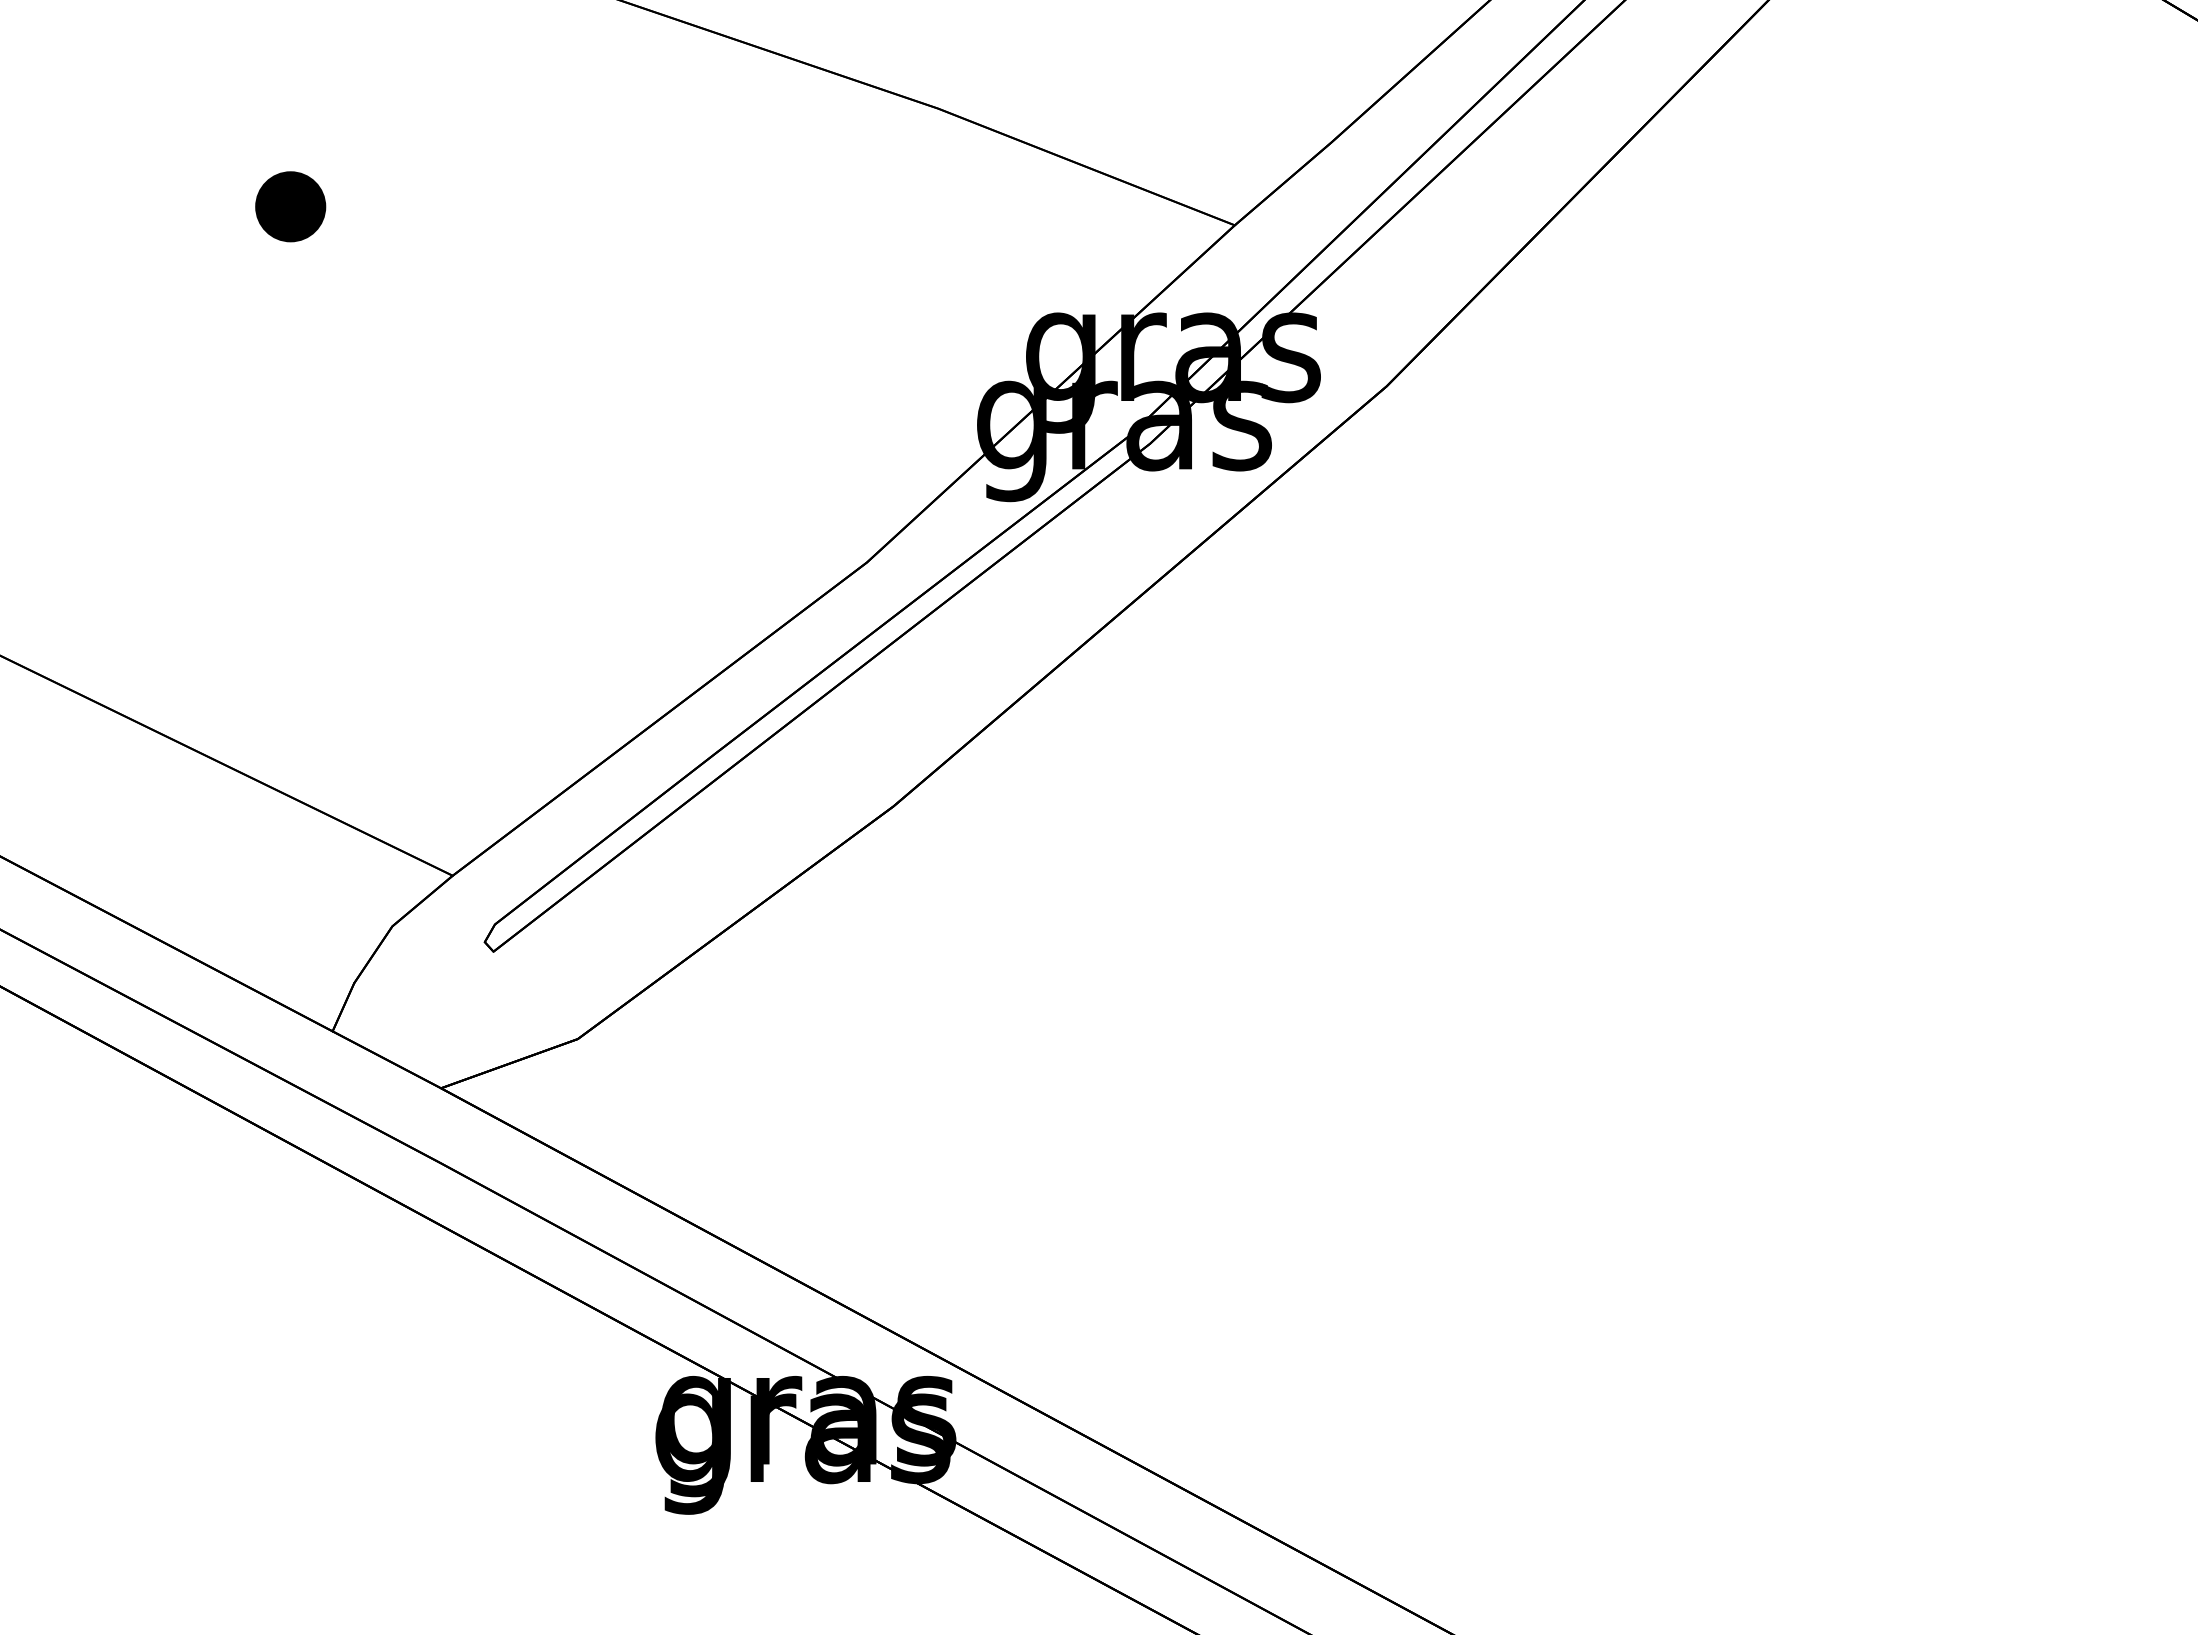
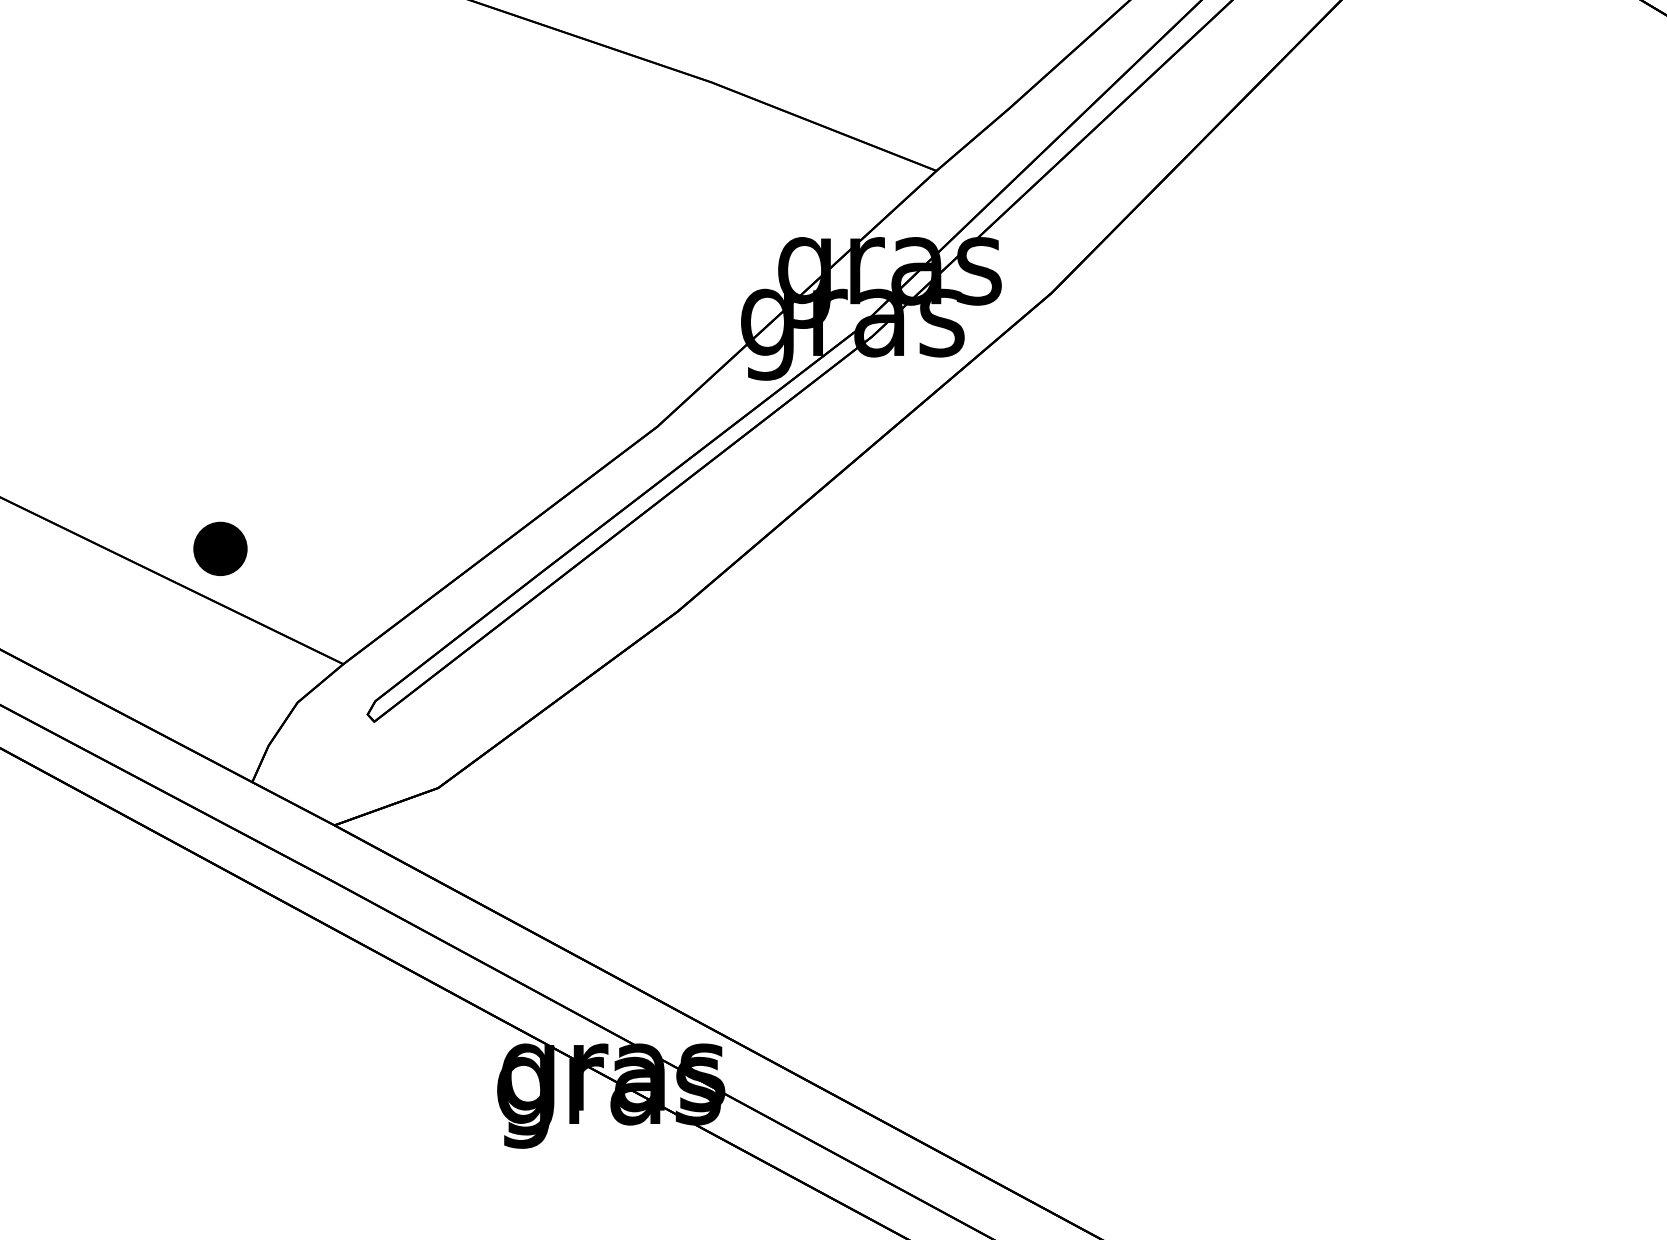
part: (290, 206) -> (220, 548), moved

